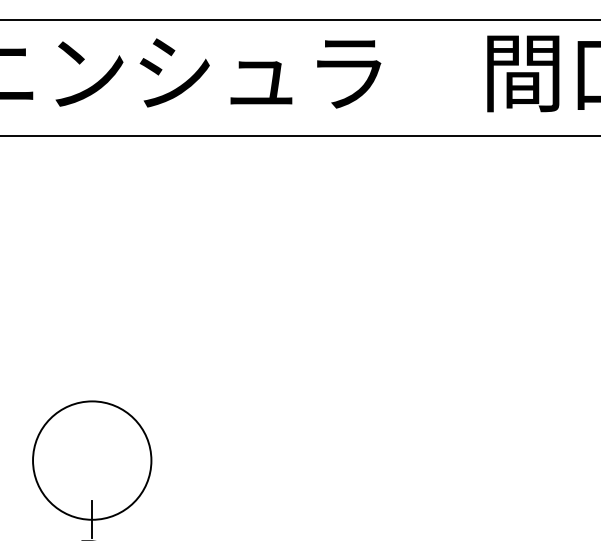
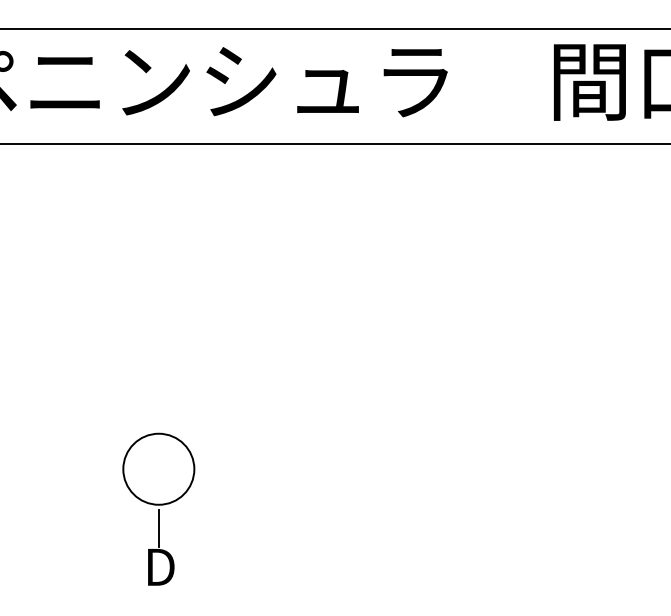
circle: (91, 460) -> (158, 469), size x0.6

